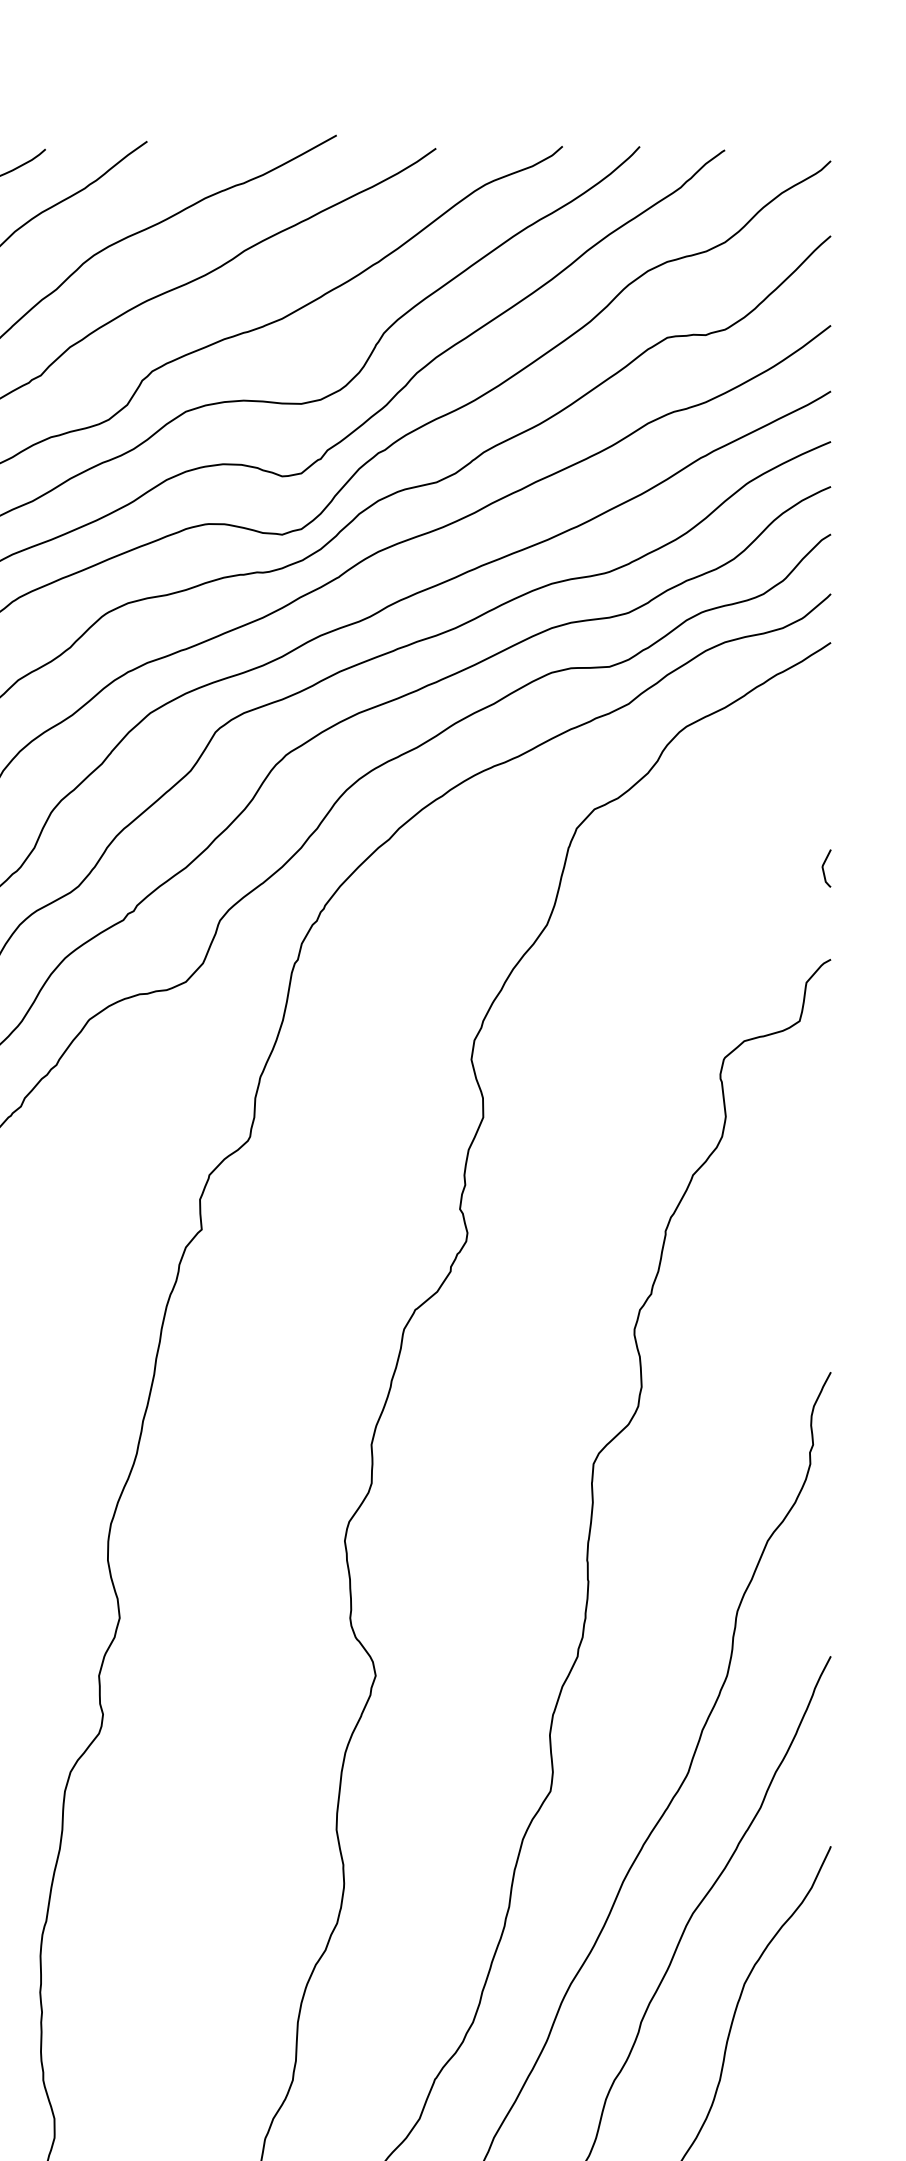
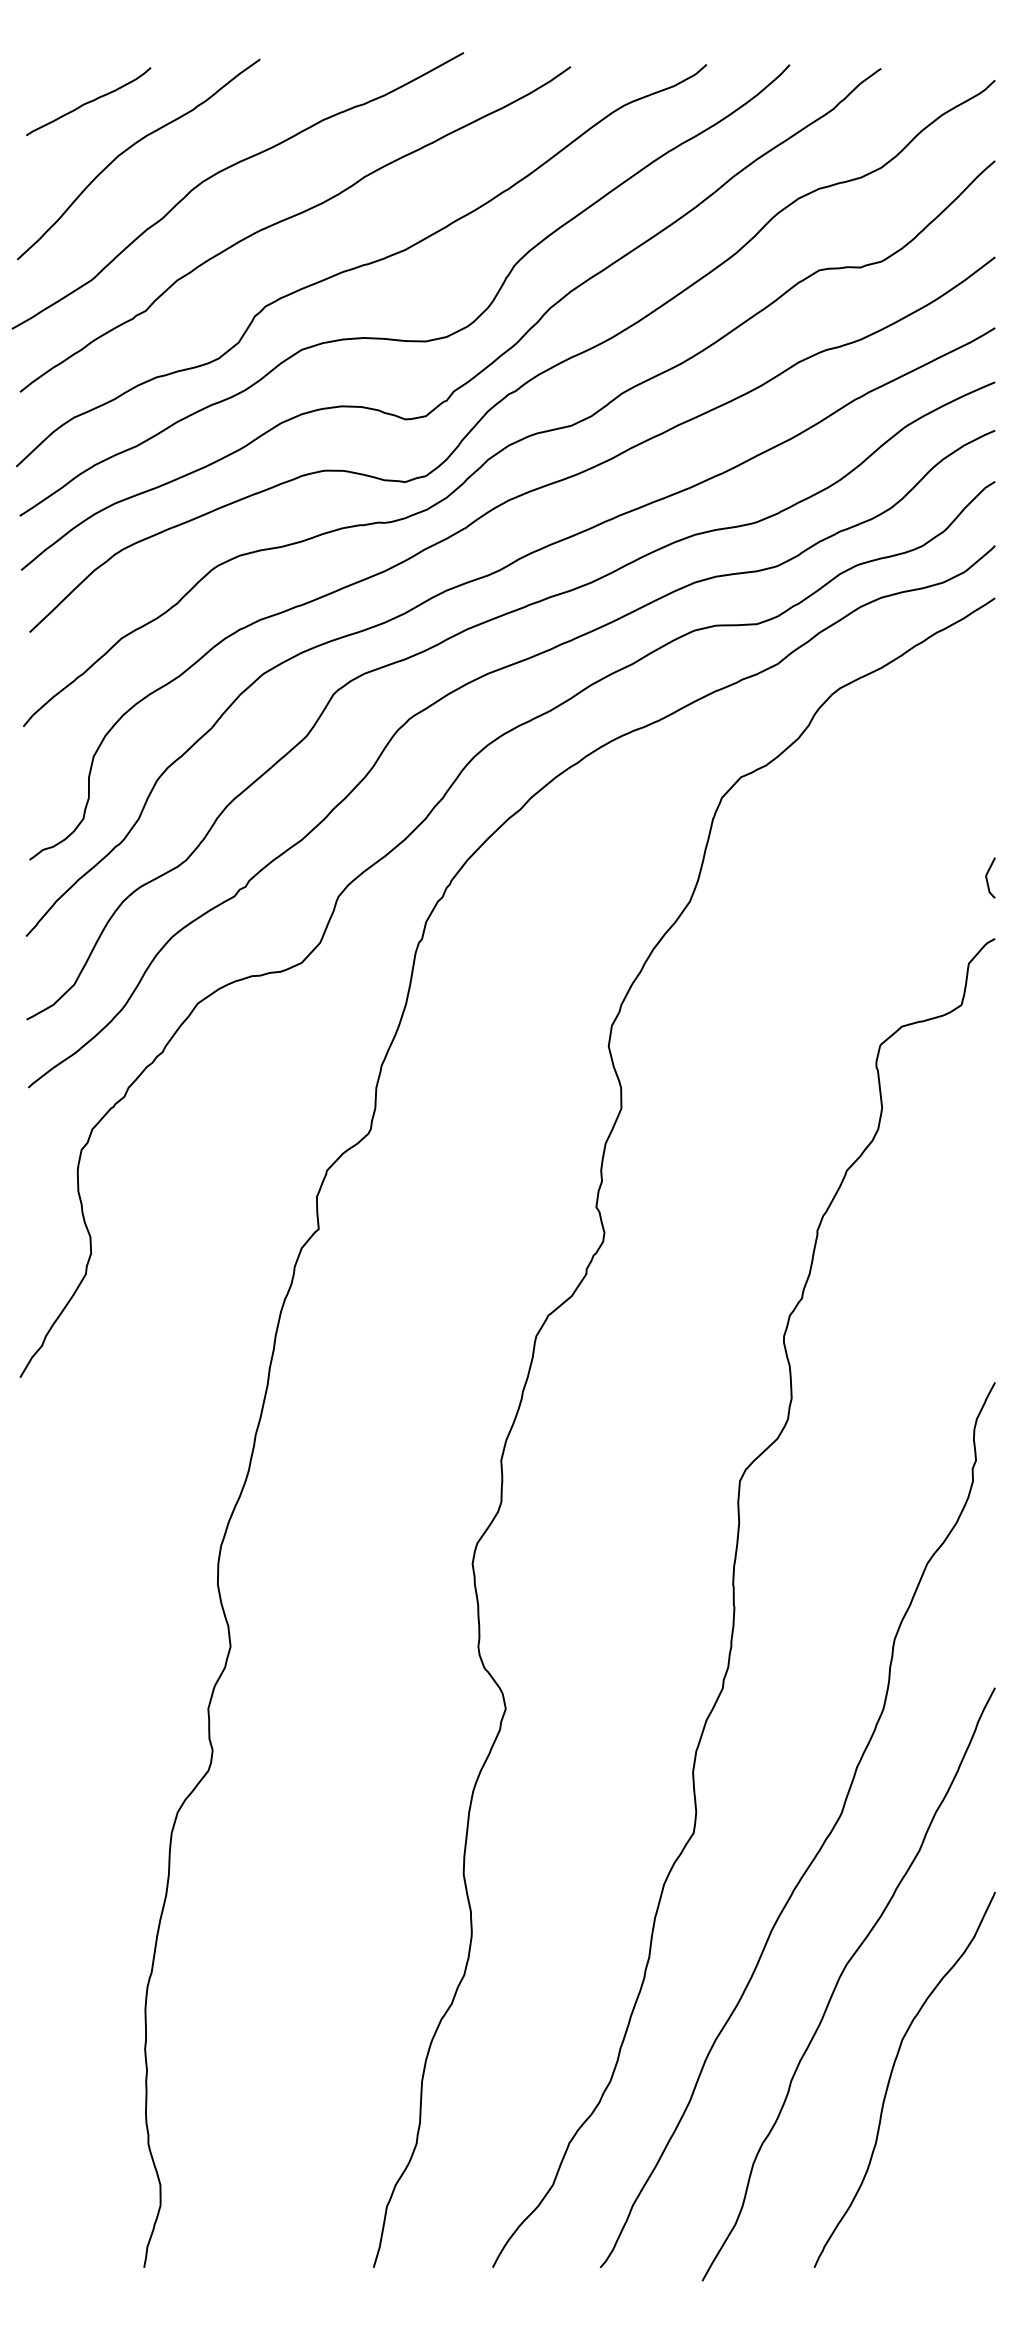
curve: (823, 868) -> (987, 877), moved

